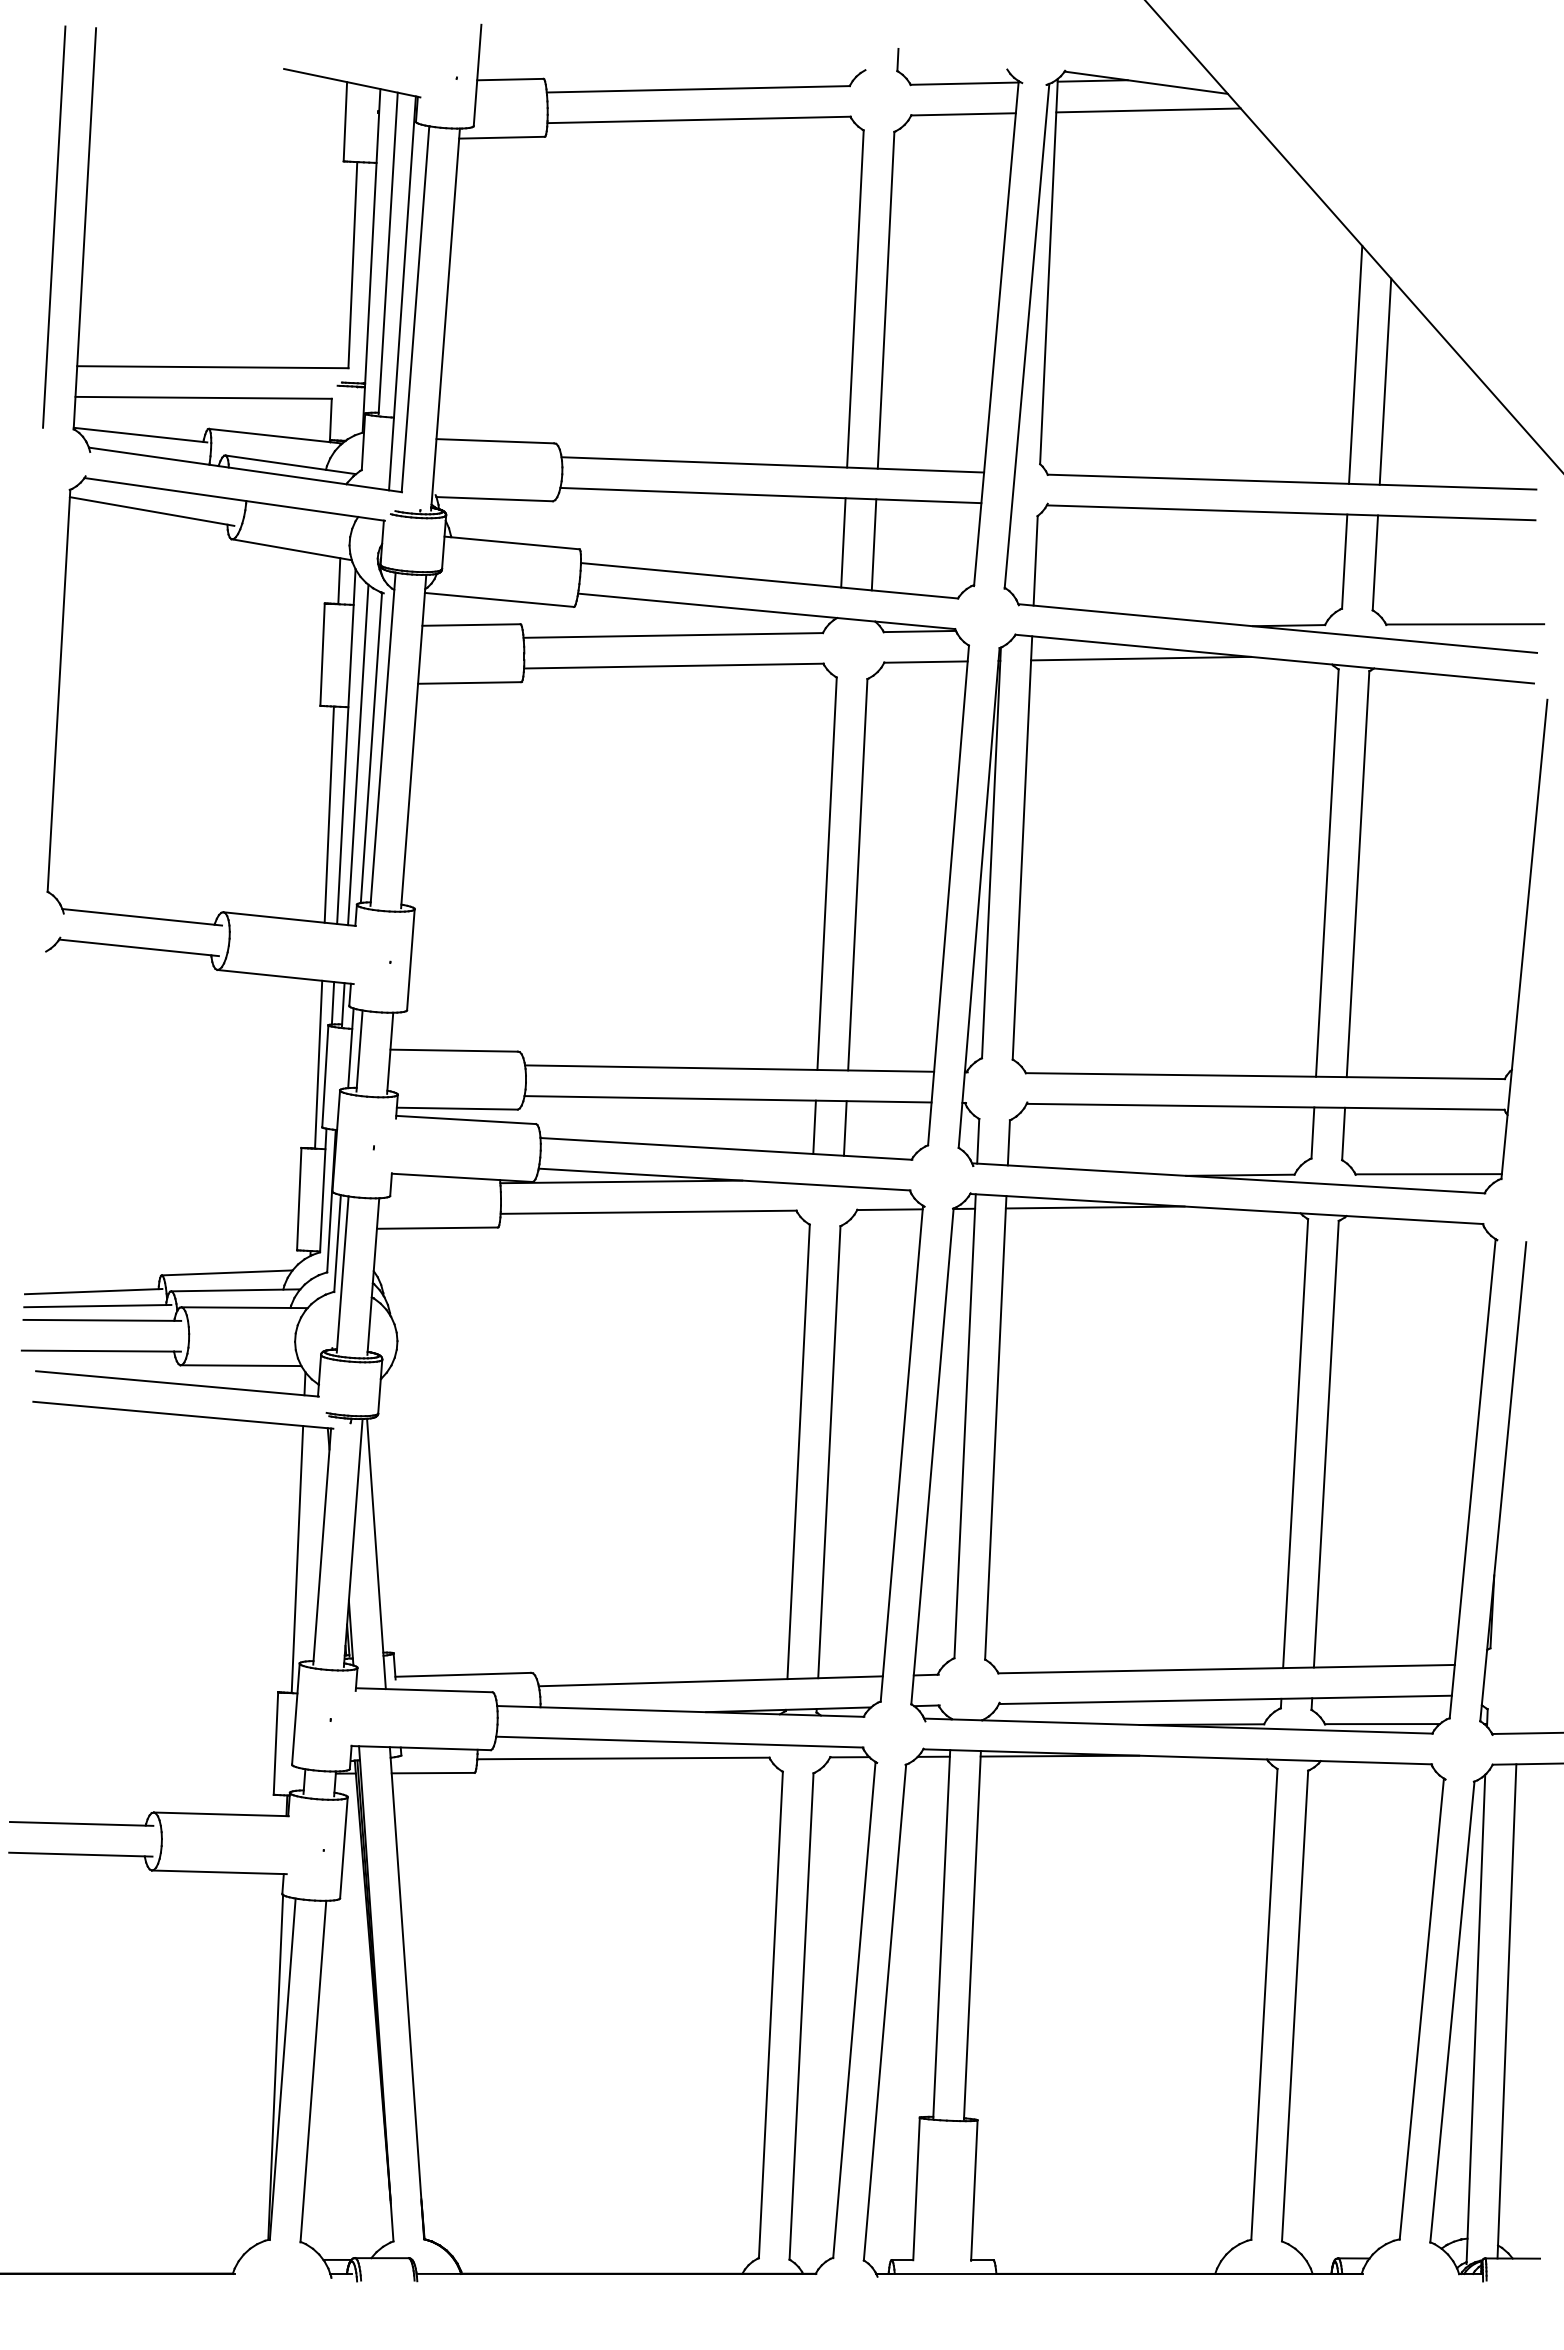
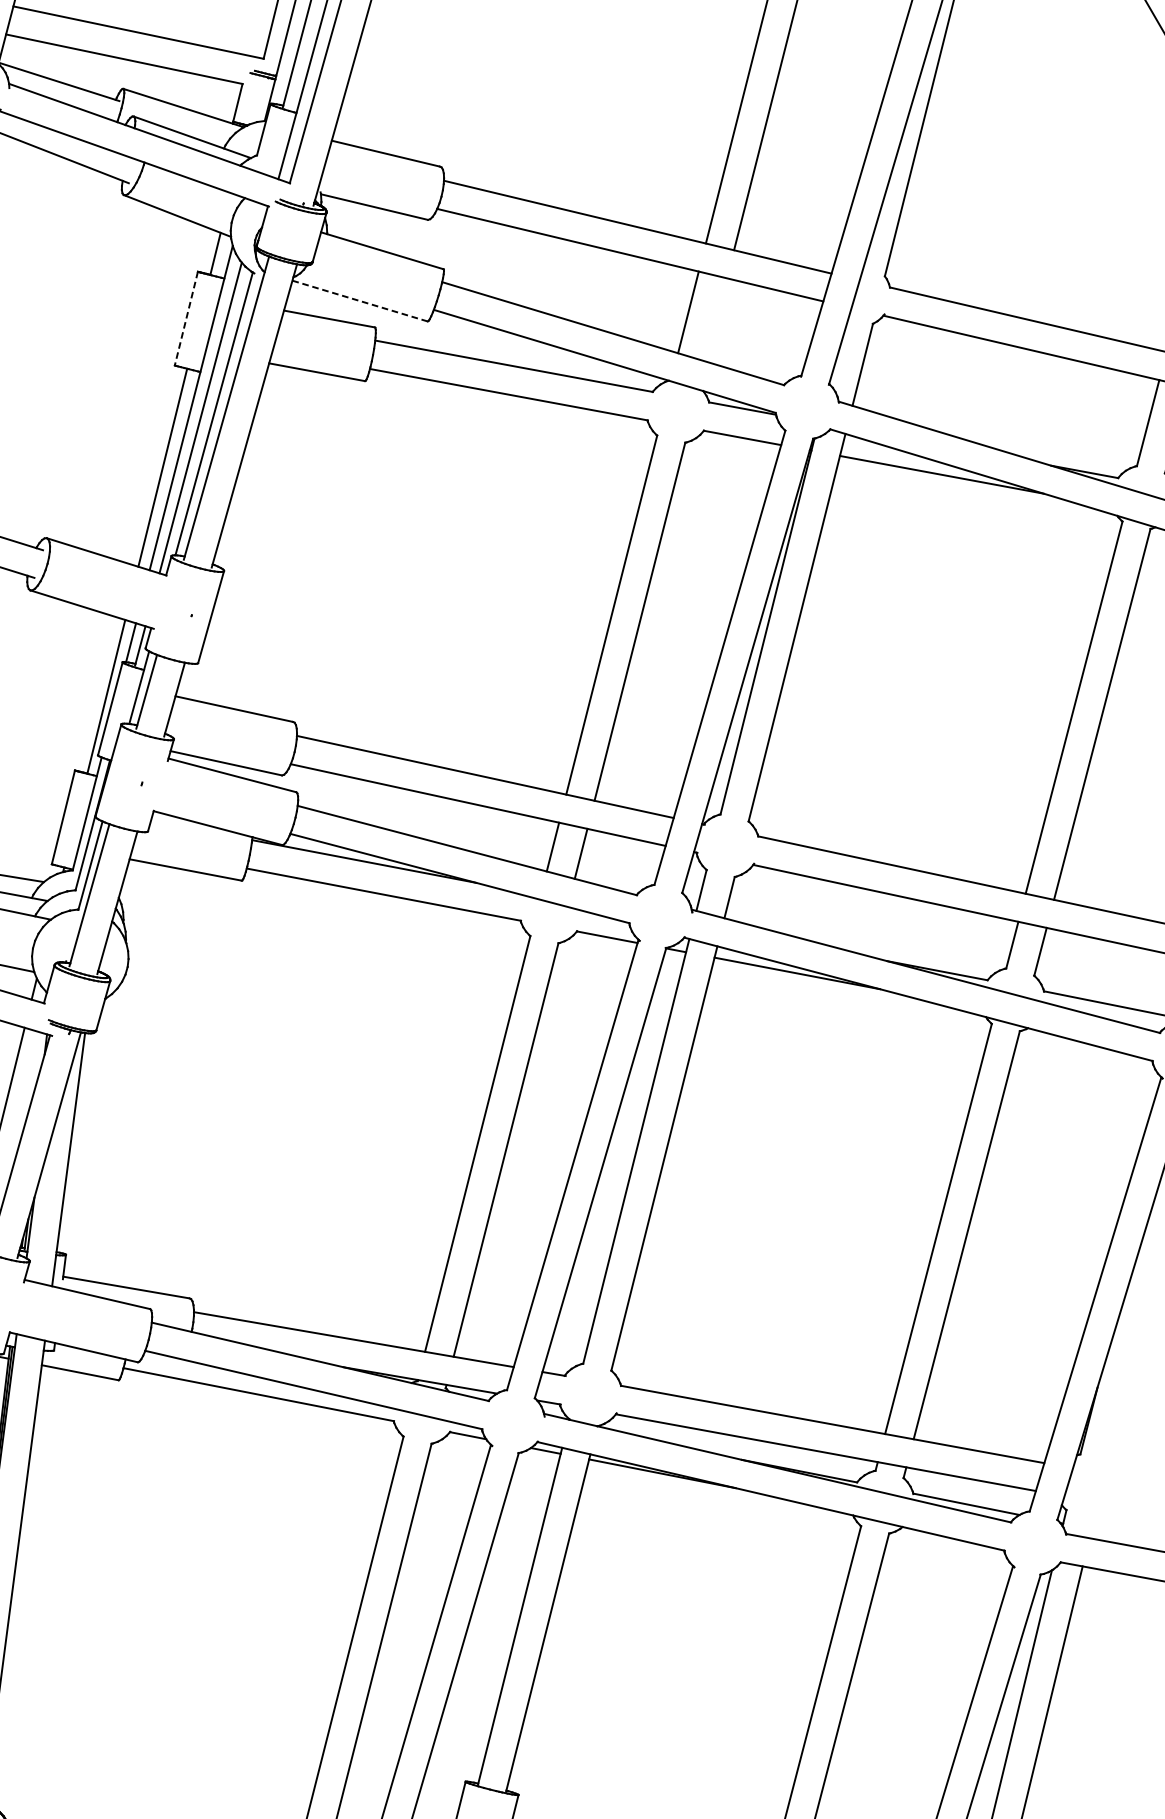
line: (873, 544) -> (715, 319), removed
line: (499, 599) -> (360, 300), solid -> dashed
line: (322, 655) -> (186, 319), solid -> dashed

